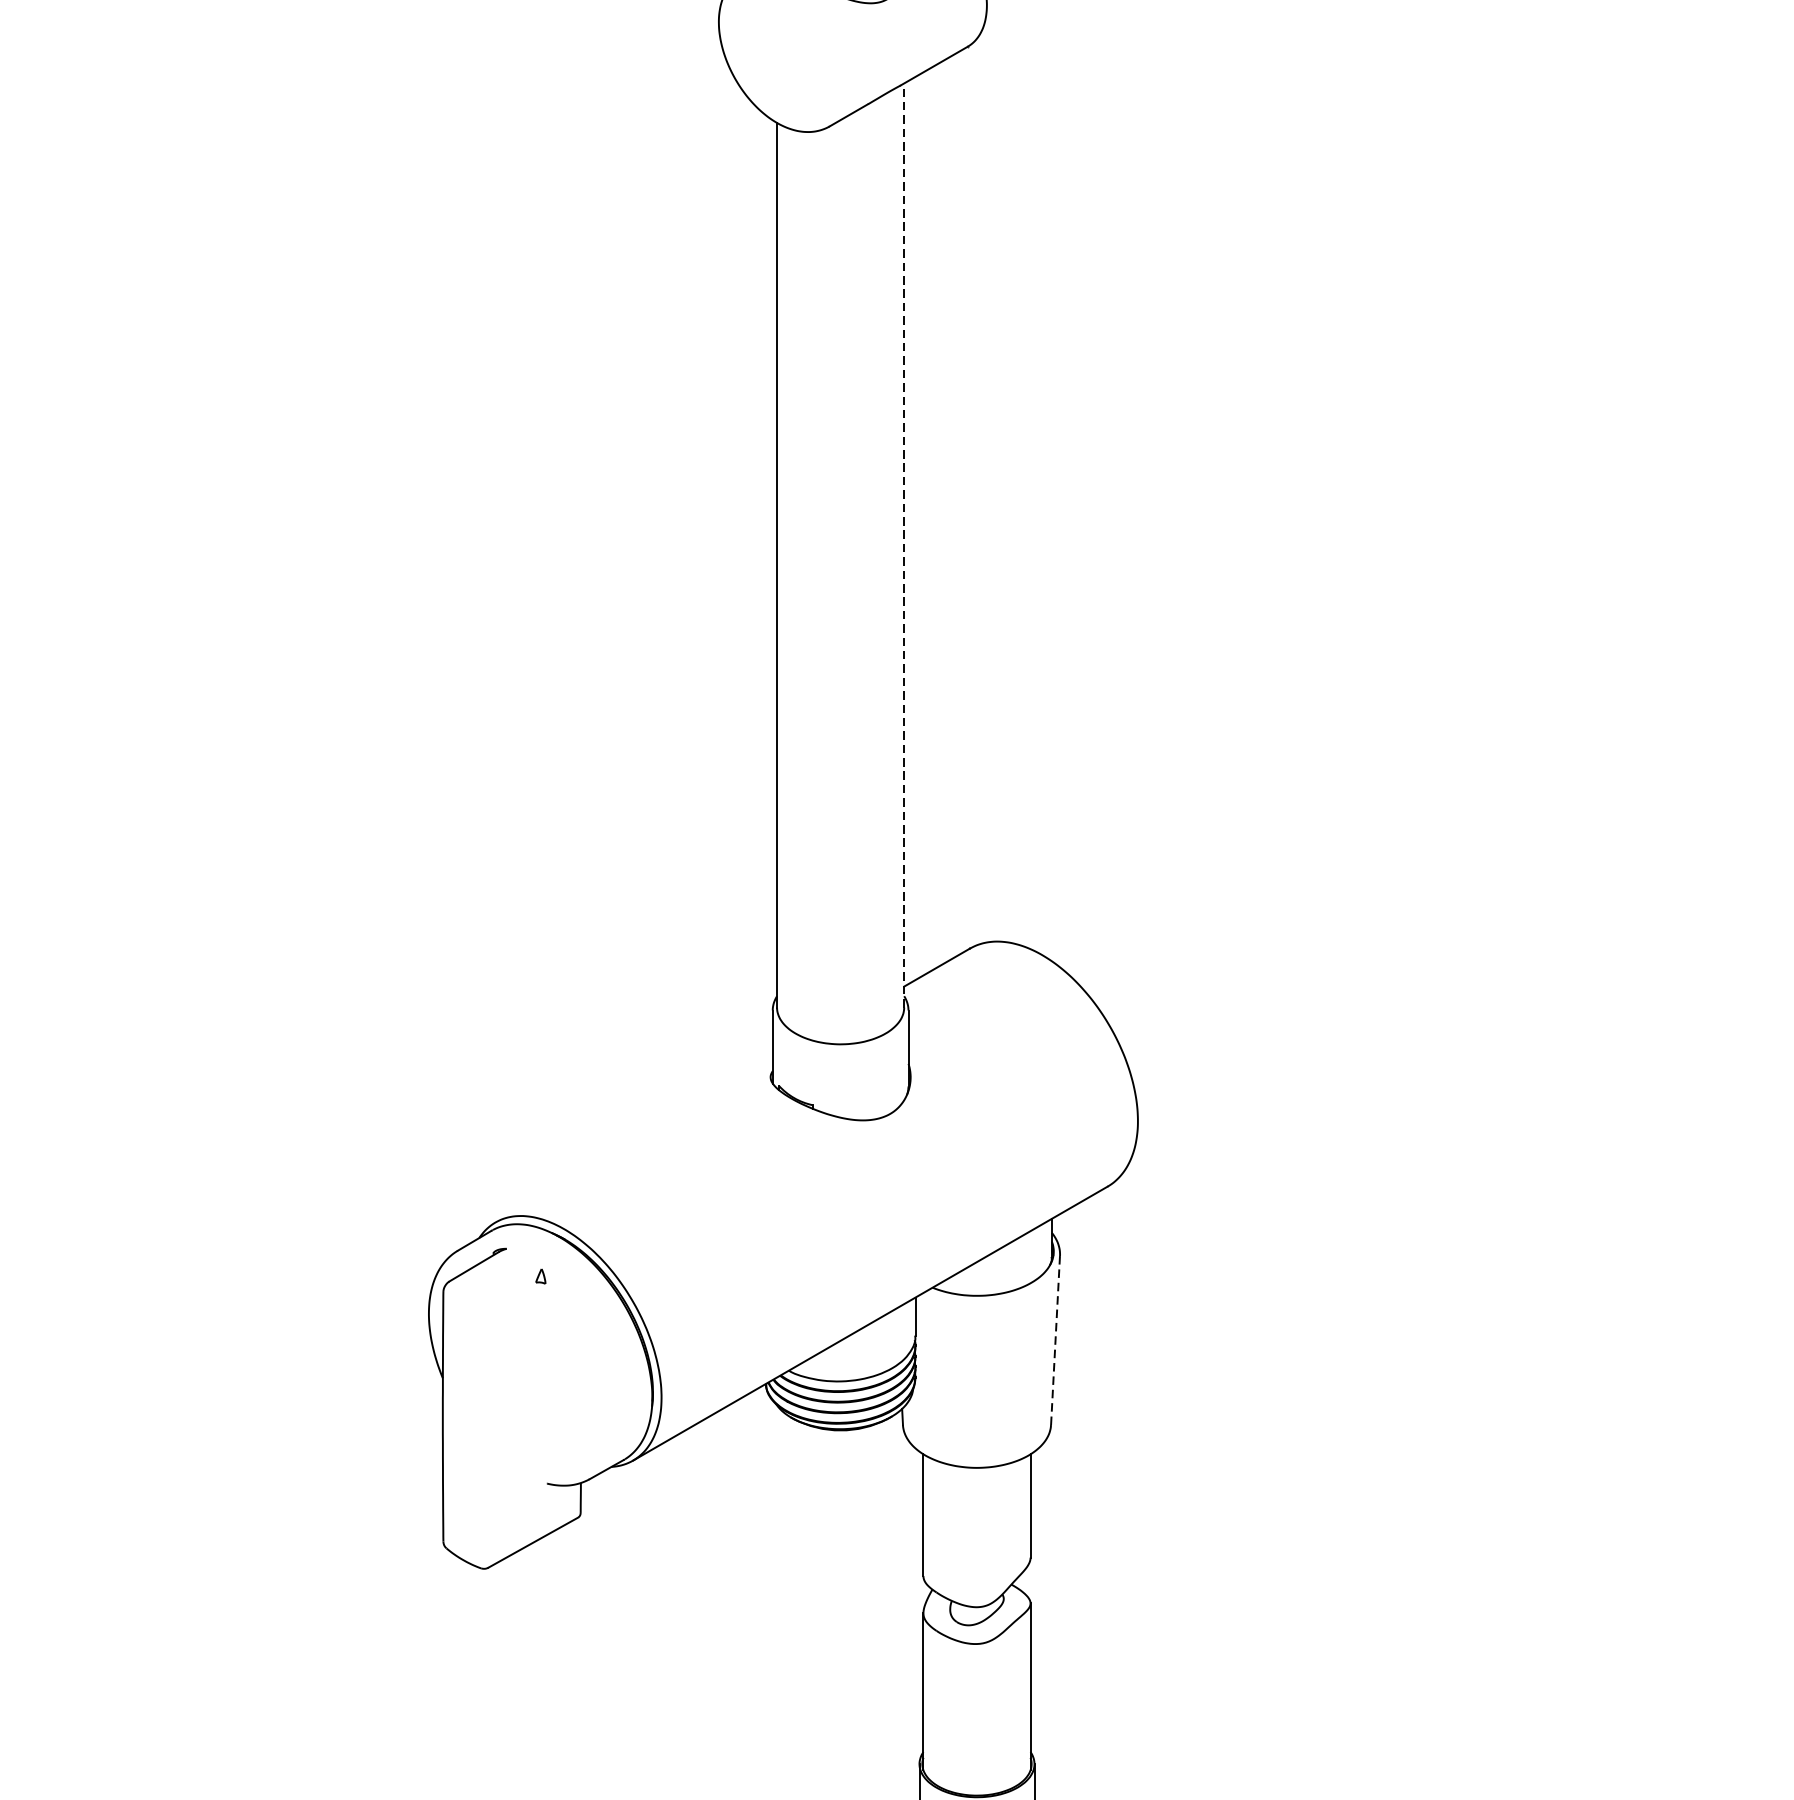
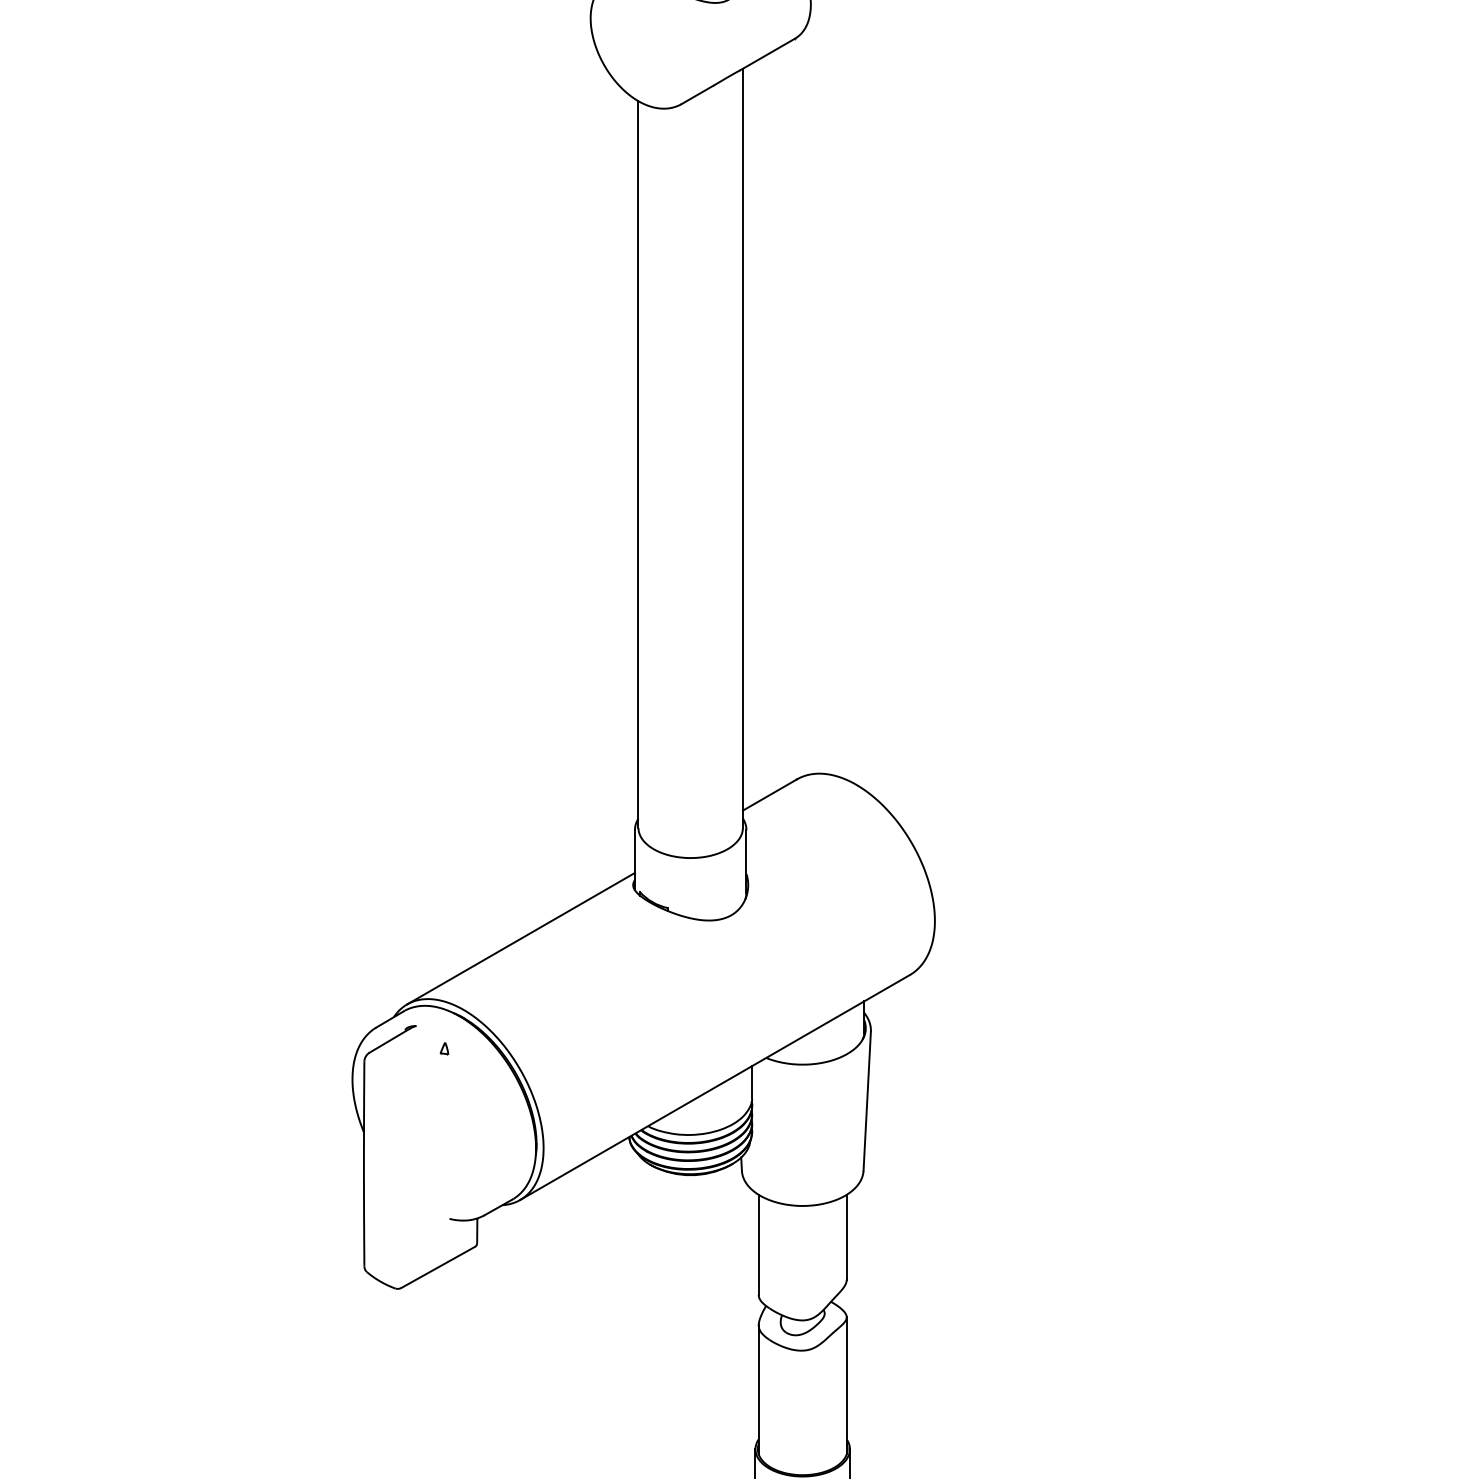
line: (903, 545) -> (742, 448), dashed -> solid
line: (633, 1142) -> (520, 938), added
line: (1055, 1340) -> (867, 1101), dashed -> solid

